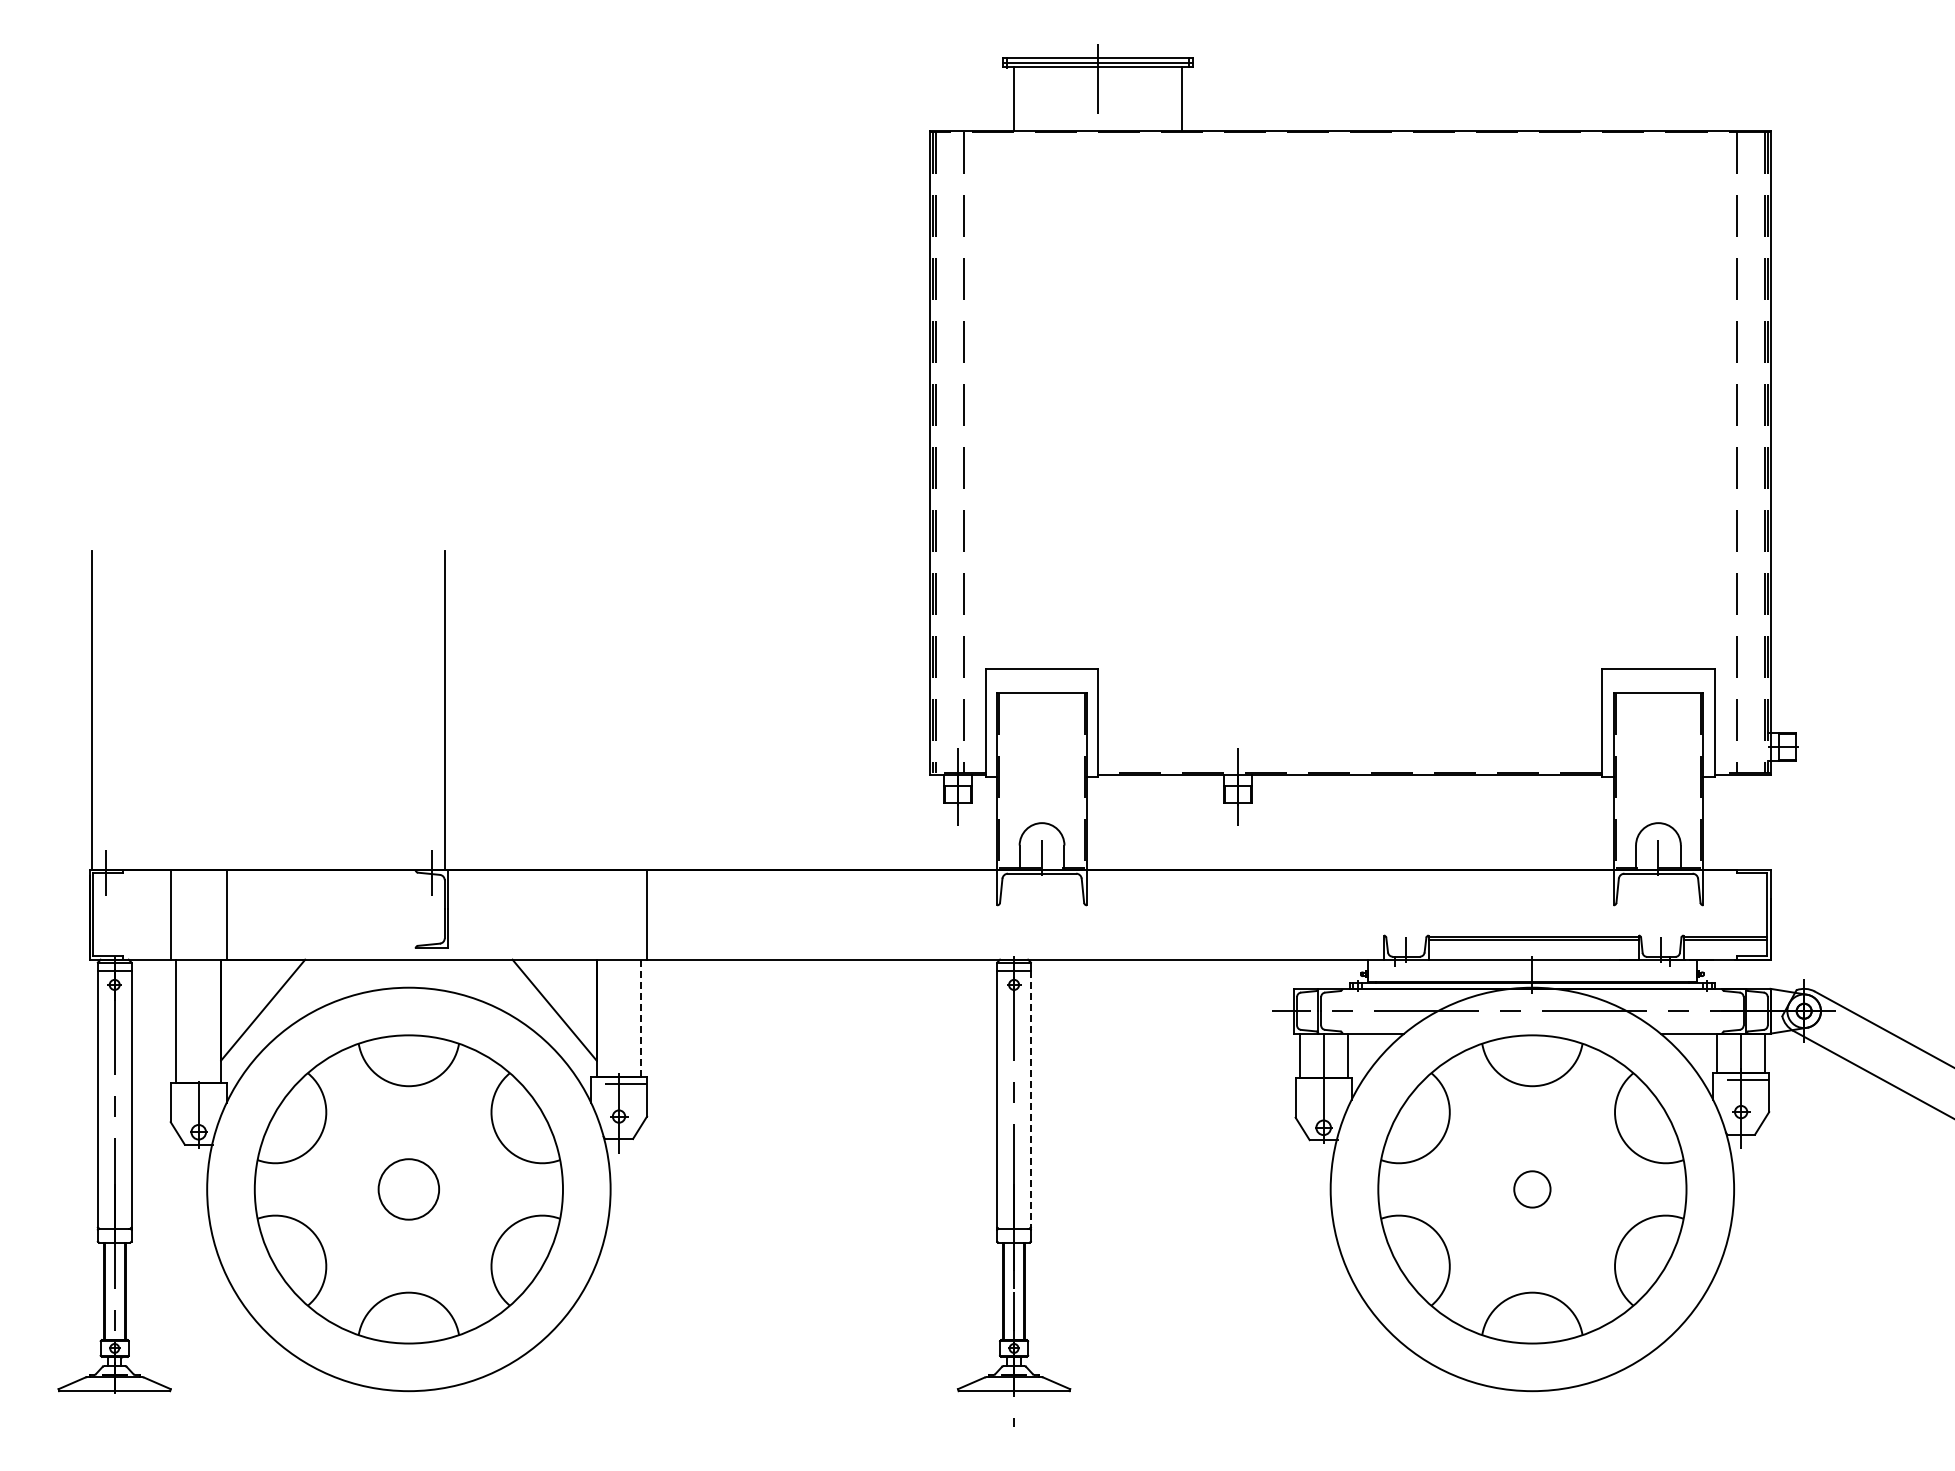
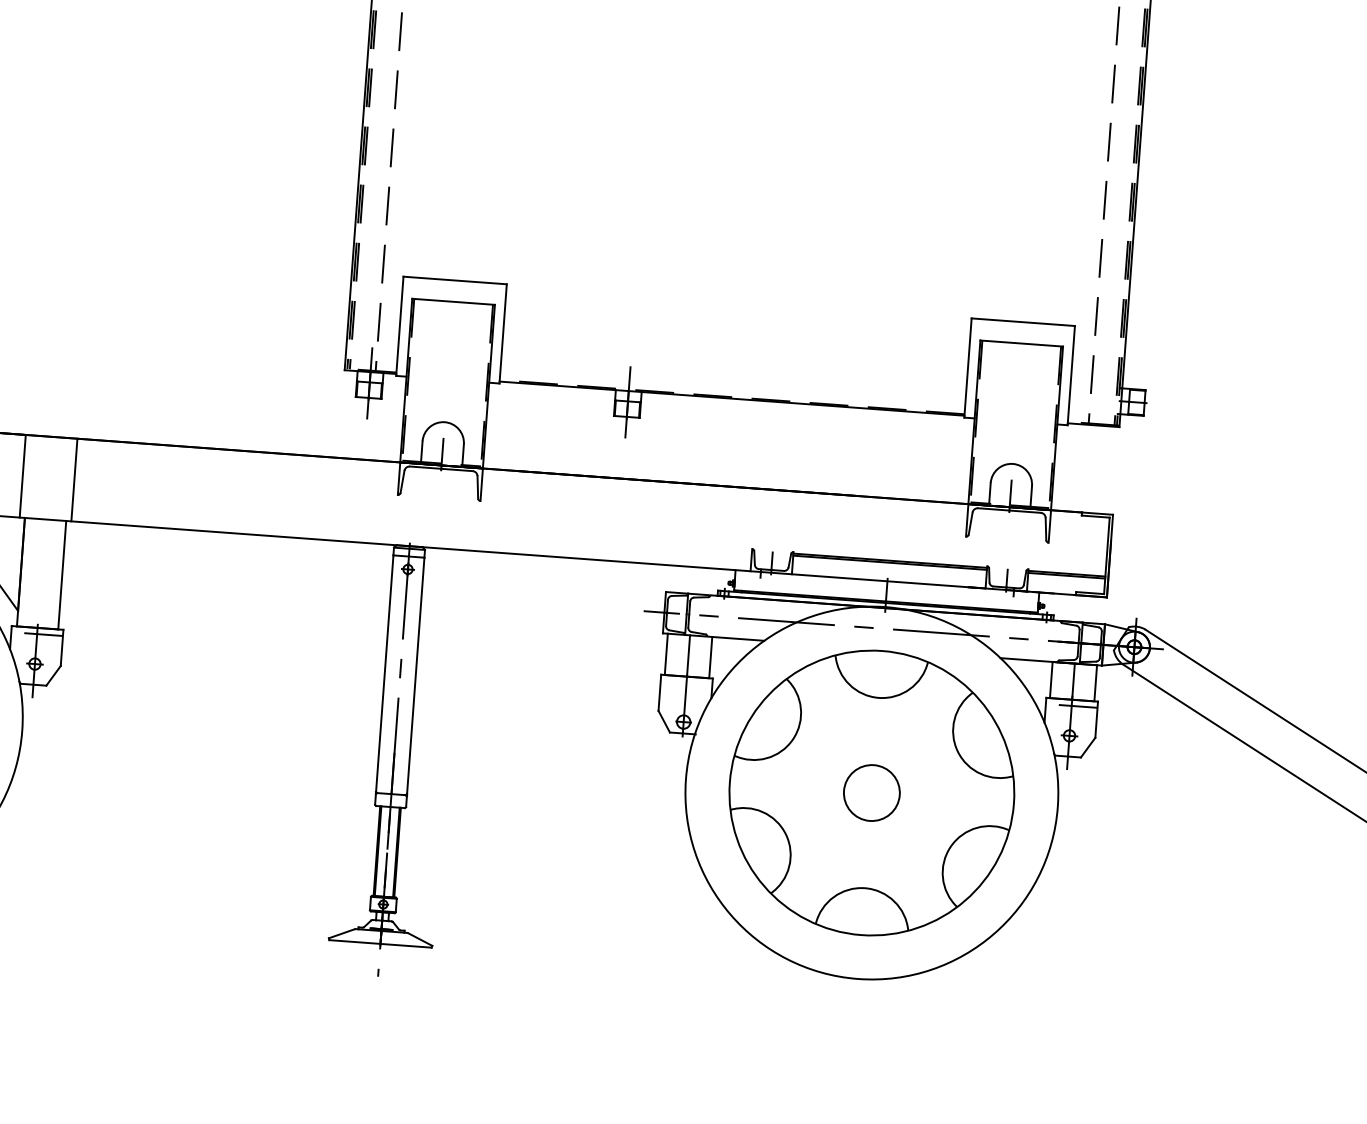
line: (590, 914) -> (22, 475), added
line: (641, 1018) -> (62, 575), dashed -> solid
line: (1030, 1099) -> (415, 676), dashed -> solid
circle: (1532, 1189) -> (871, 793), size x1.67

